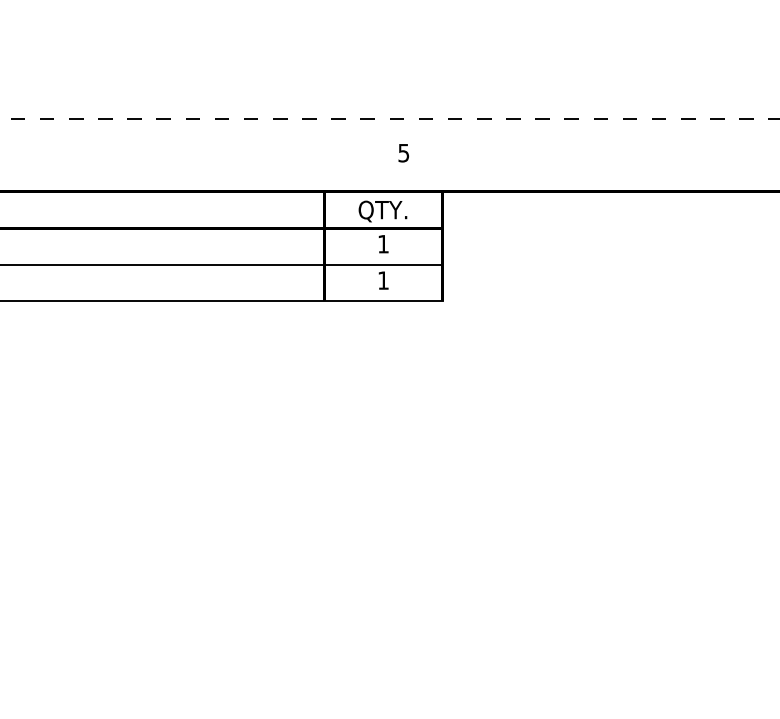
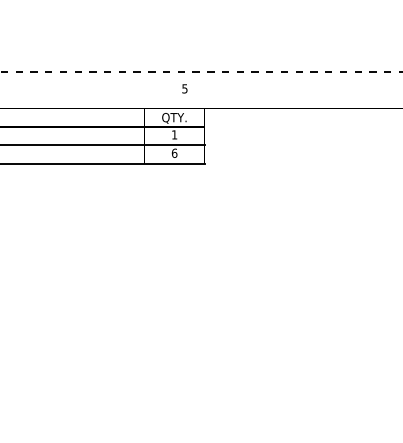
text: (383, 278) -> (174, 152), 1 -> 6

